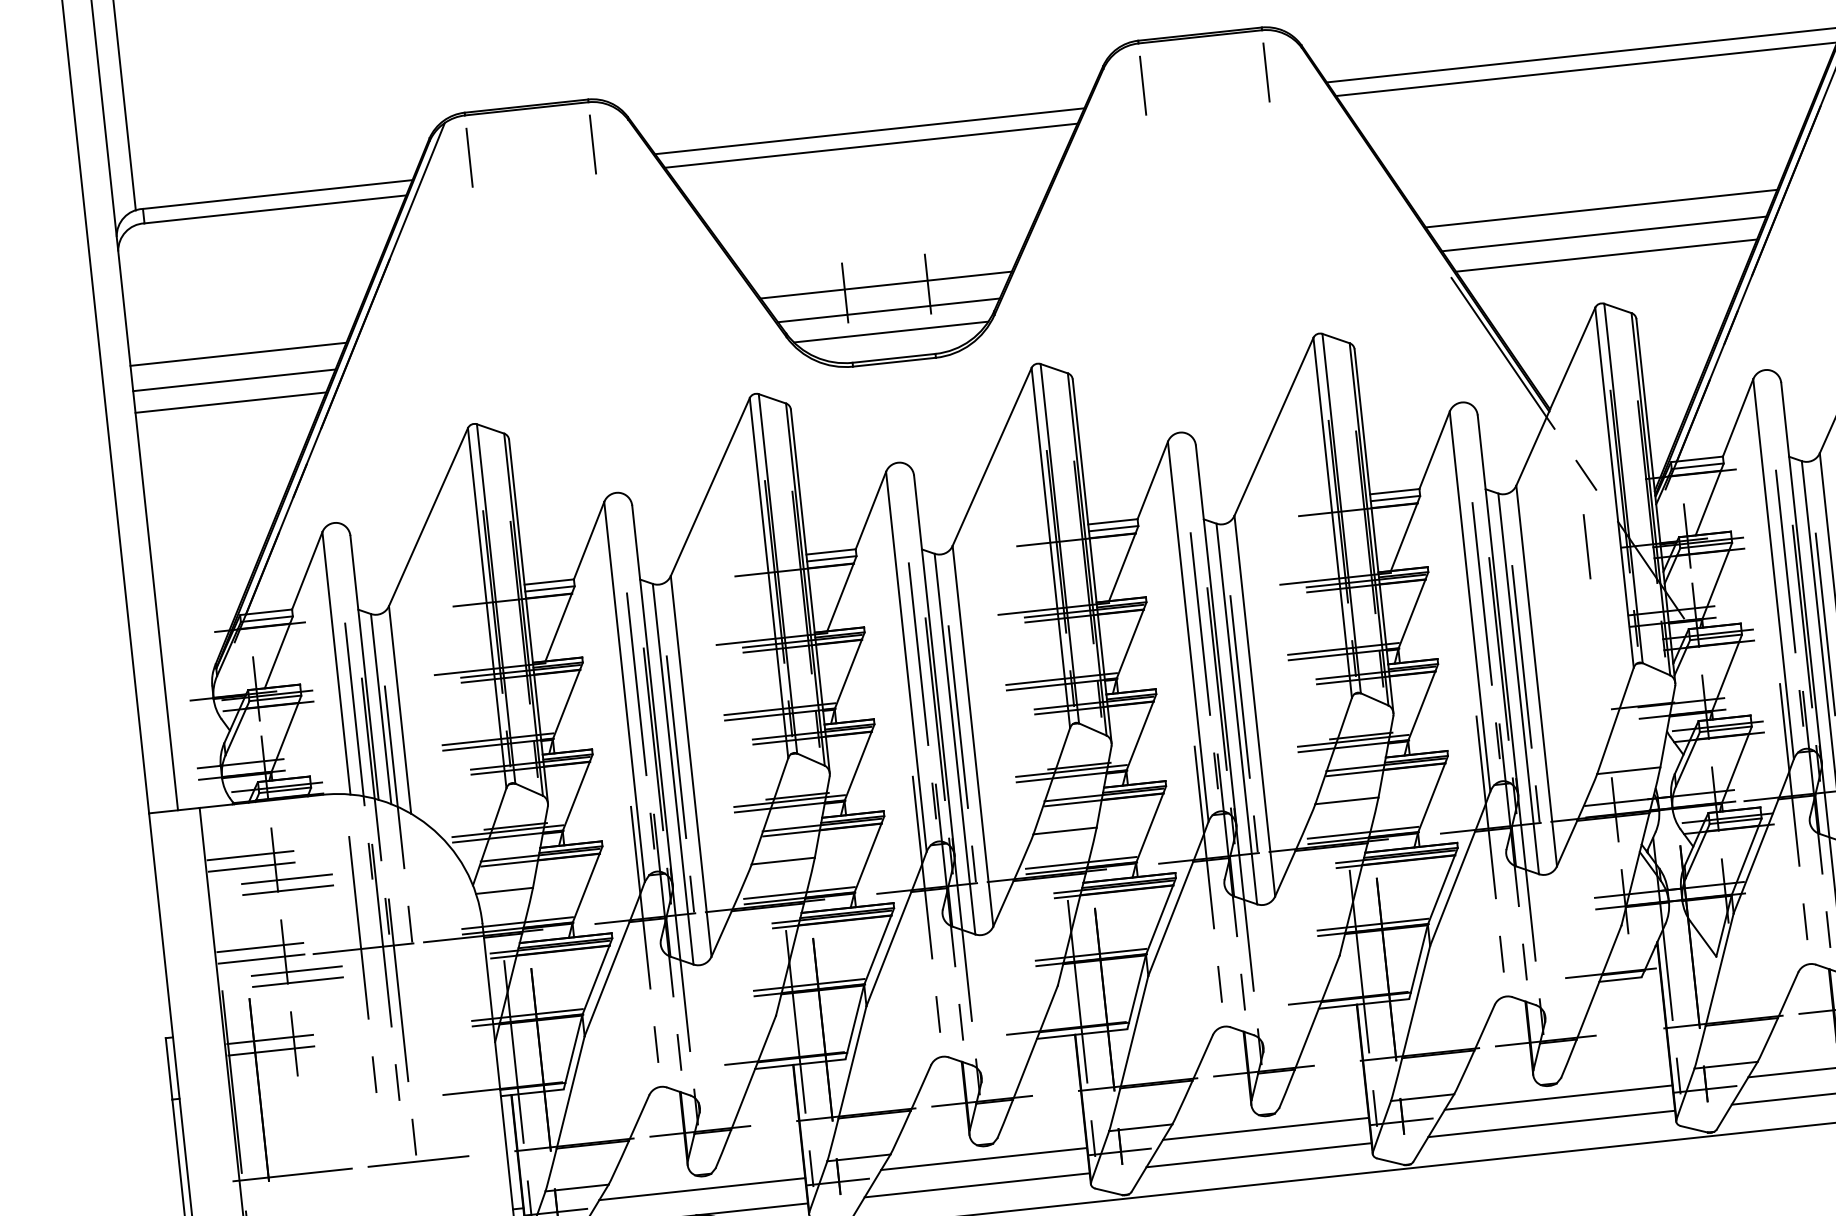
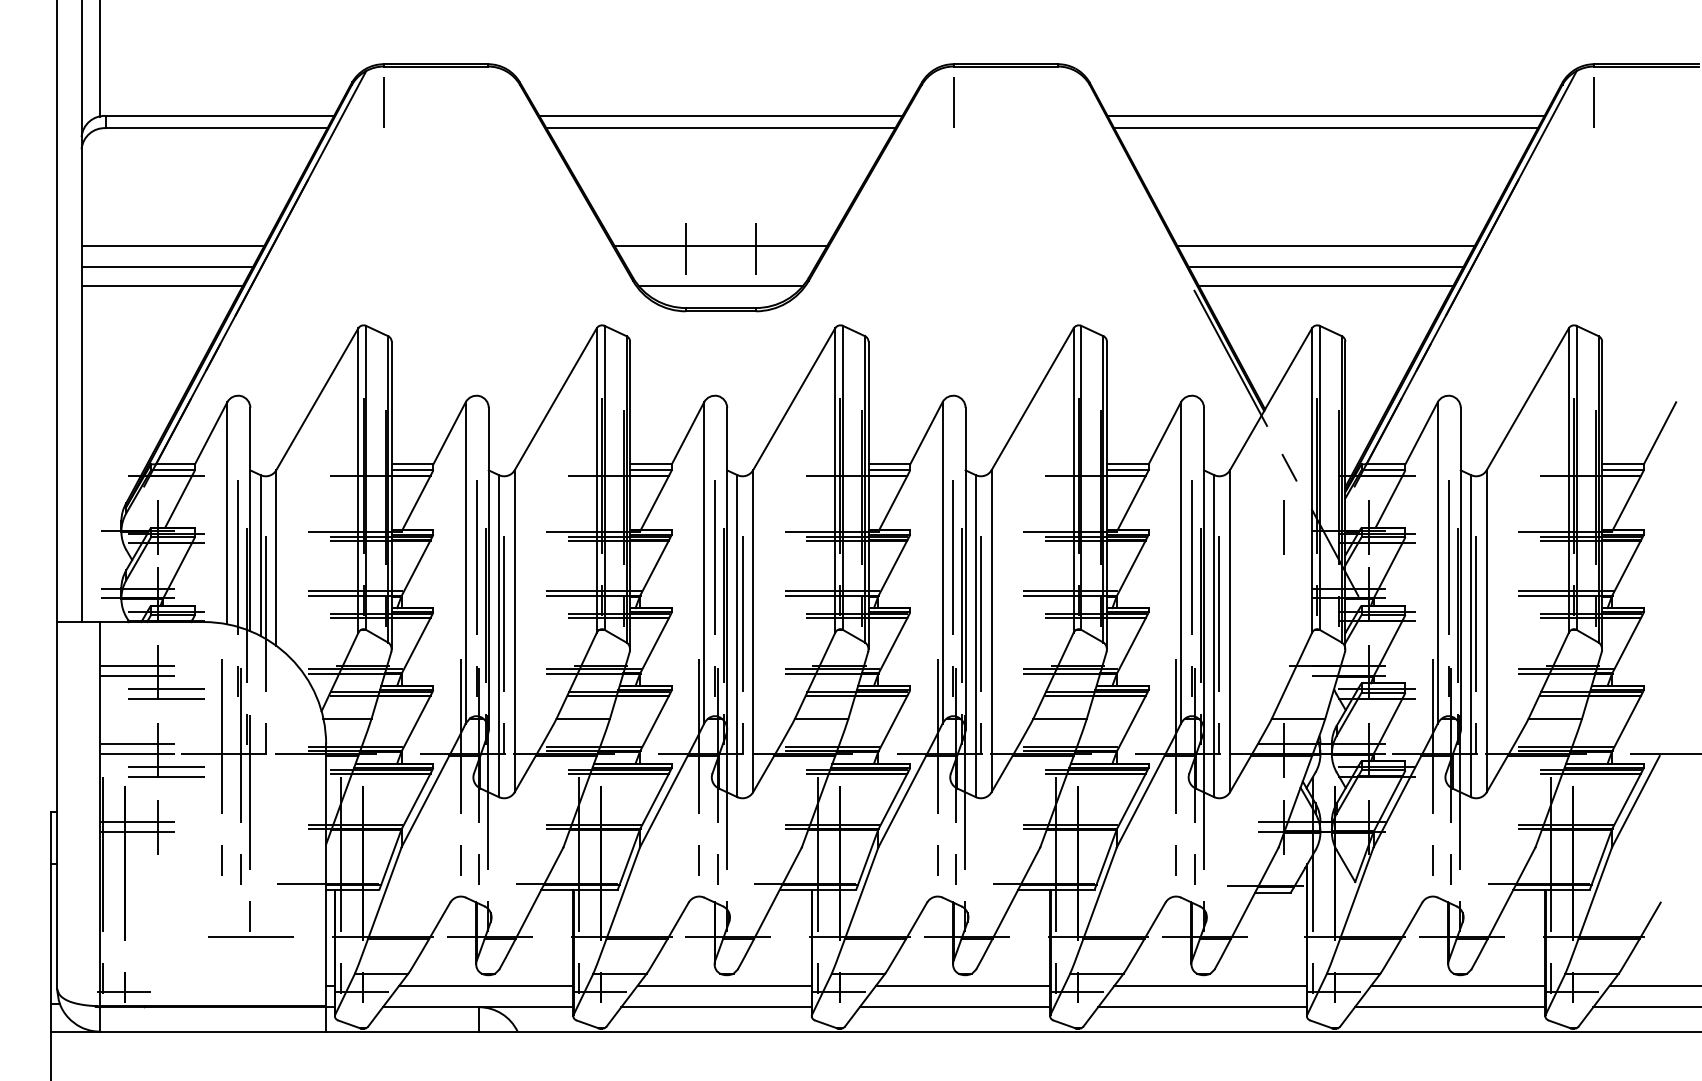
line: (1265, 72) -> (1057, 102), removed
line: (593, 144) -> (488, 102), removed
line: (888, 310) -> (720, 267), removed
line: (292, 1175) -> (144, 937), removed

